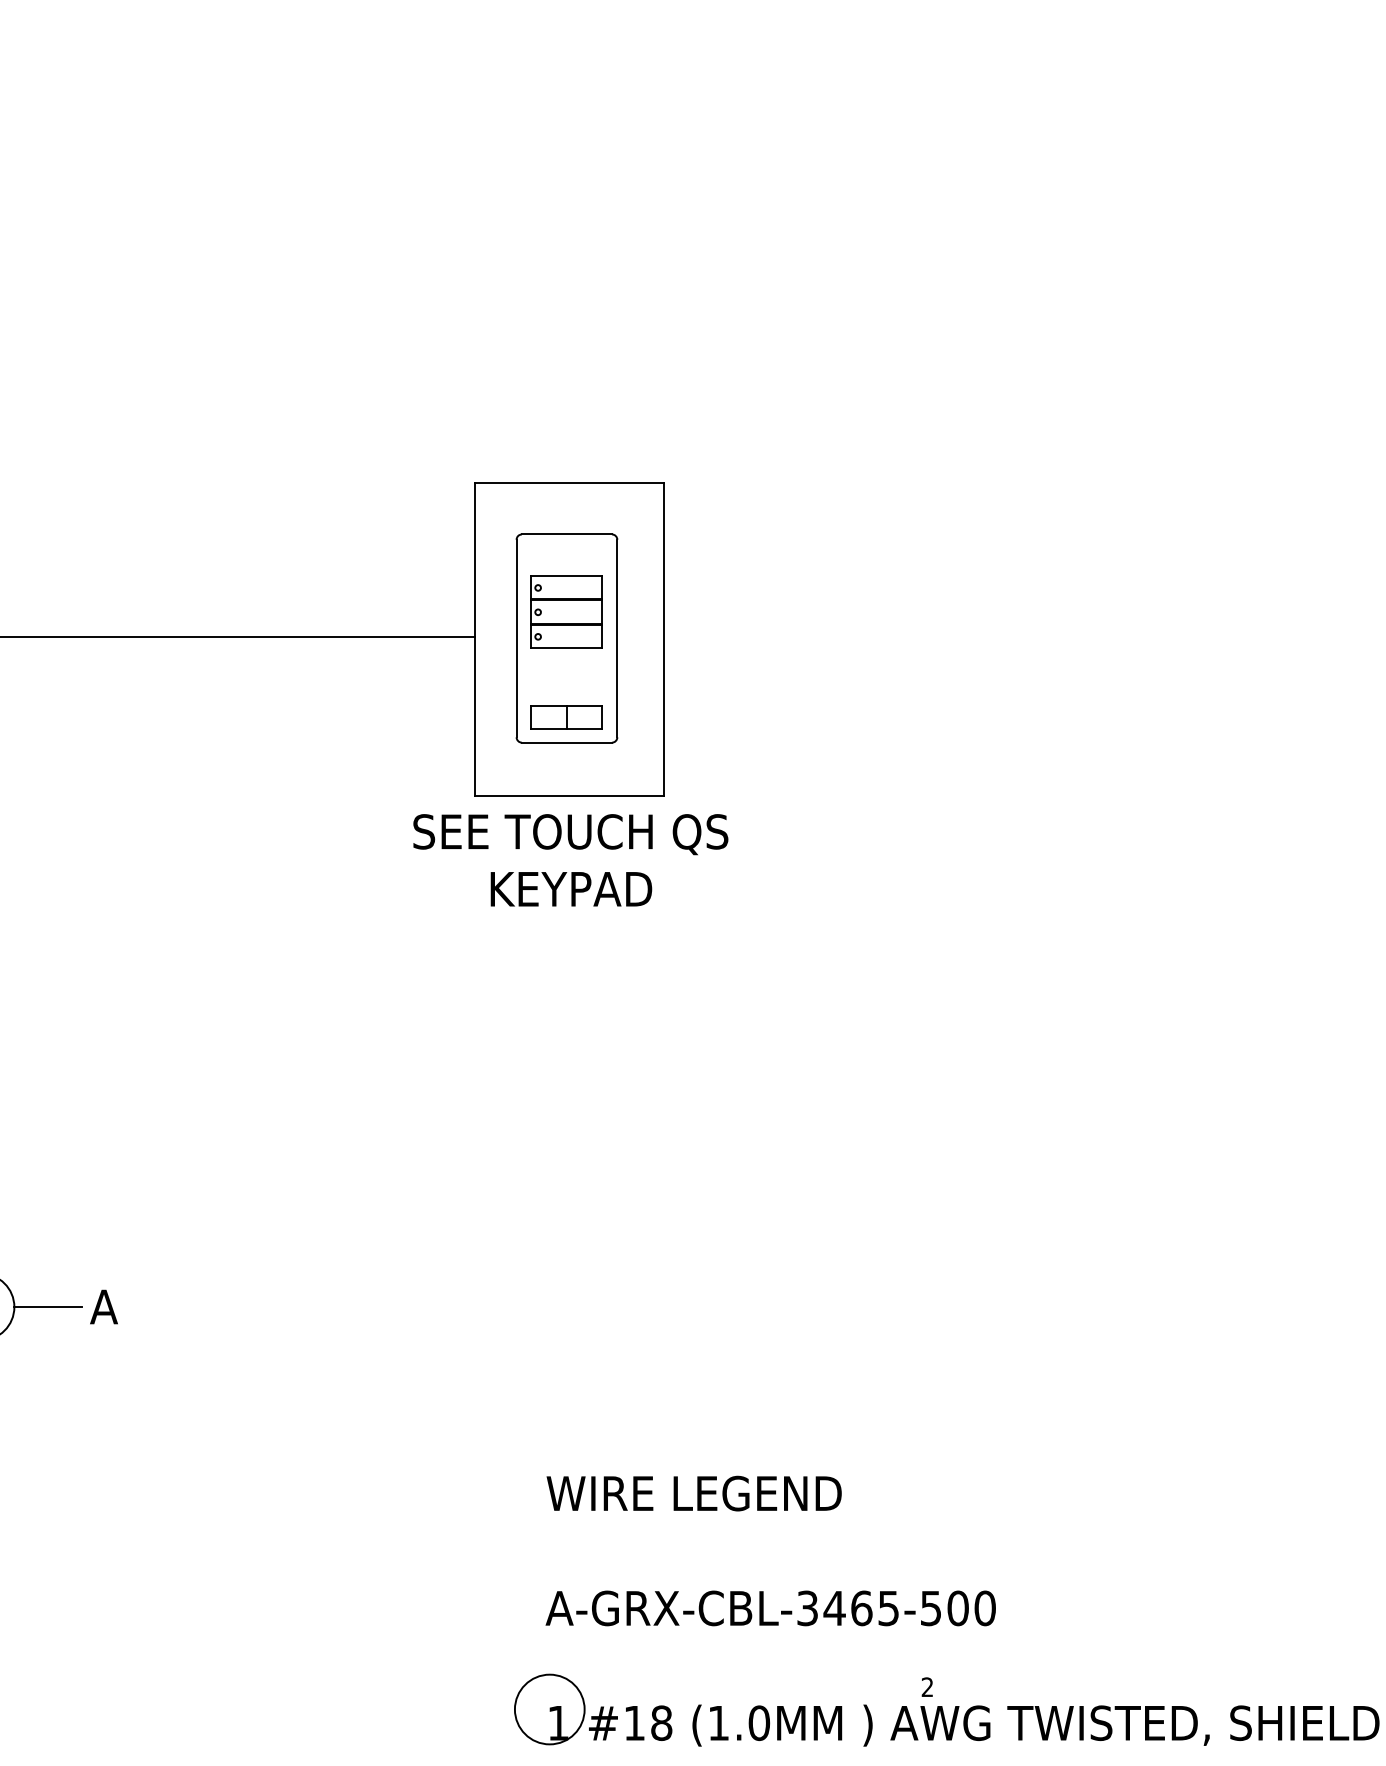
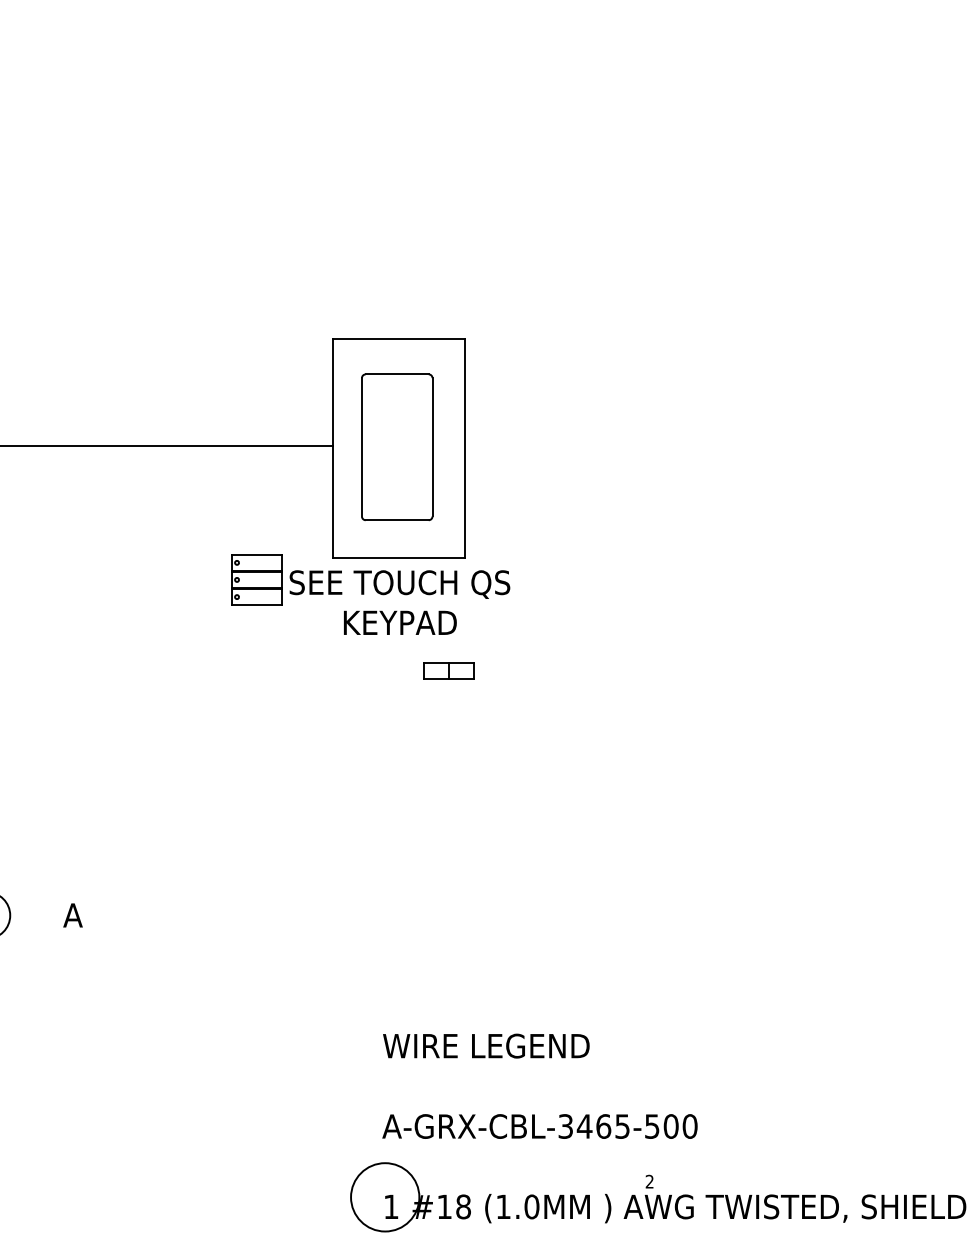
part: (565, 611) -> (256, 579), moved
part: (565, 717) -> (448, 670), moved
line: (47, 1307) -> (33, 915), removed
circle: (548, 1708) -> (384, 1196), size x1.4

